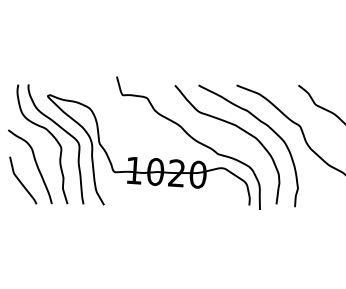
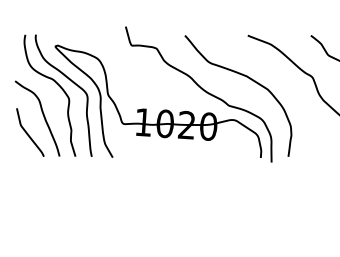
curve: (260, 122) -> (272, 73), removed

